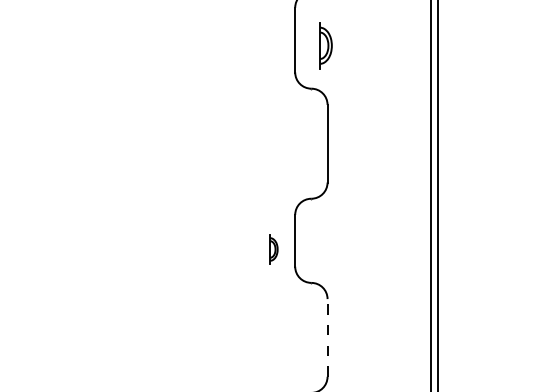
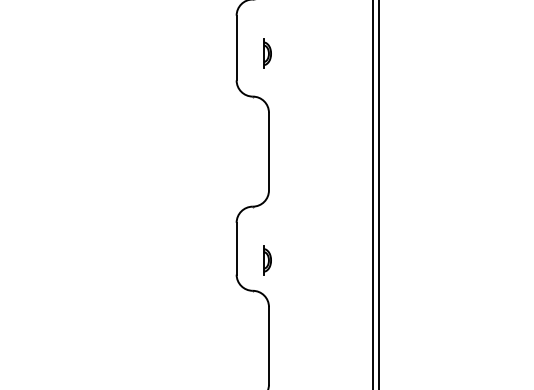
part: (325, 45) -> (266, 53), size x0.62
part: (273, 249) -> (266, 260), moved
line: (327, 337) -> (268, 345), dashed -> solid

